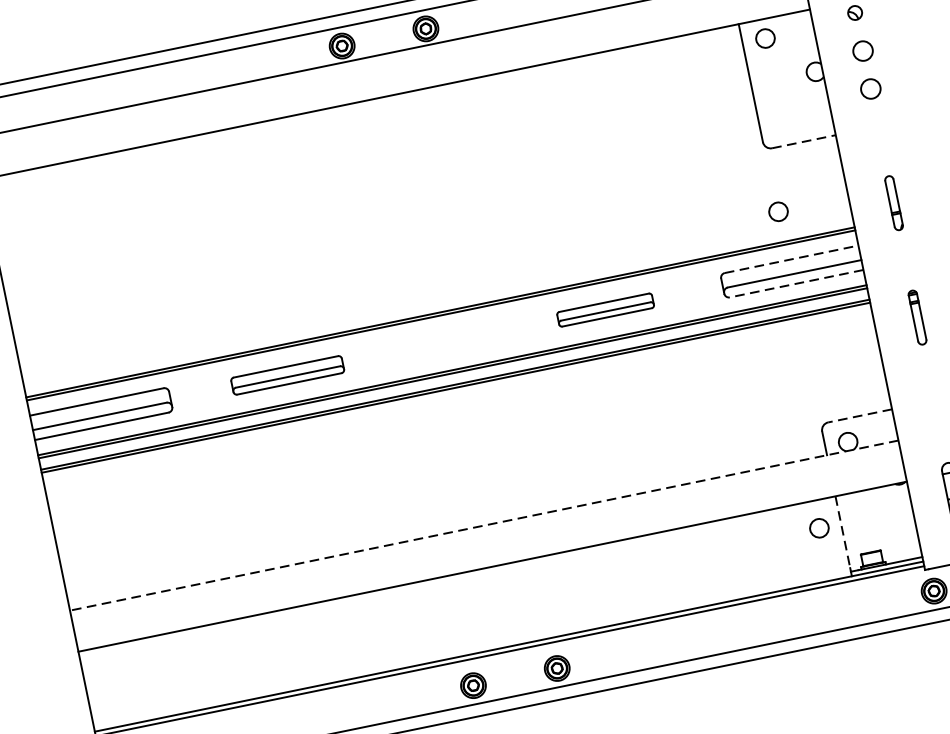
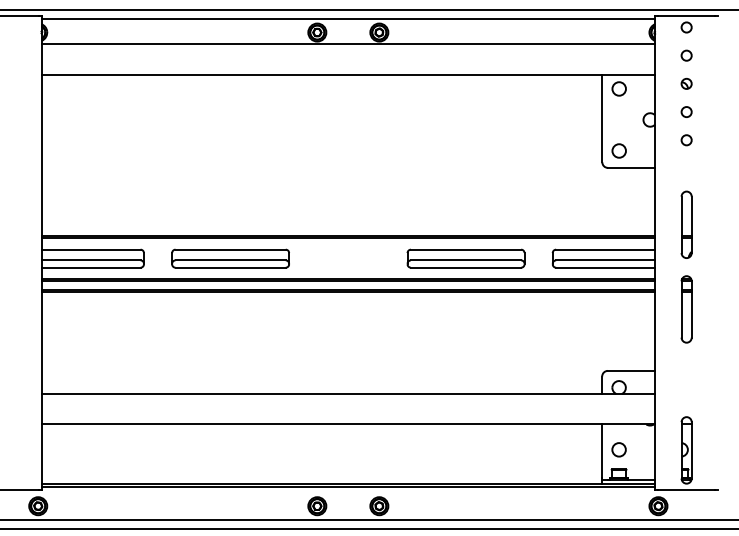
circle: (862, 50) -> (686, 111), size x0.71
circle: (870, 89) -> (686, 140), size x0.71
line: (803, 141) -> (631, 167), dashed -> solid
part: (893, 202) -> (686, 224), size x1.67
circle: (777, 211) -> (618, 150), moved
line: (792, 258) -> (606, 249), dashed -> solid
line: (796, 283) -> (605, 267), dashed -> solid
part: (604, 310) -> (465, 258), size x1.67
part: (917, 317) -> (686, 309), size x1.67
part: (287, 375) -> (230, 258), size x1.43
line: (860, 415) -> (631, 370), dashed -> solid
line: (484, 526) -> (348, 394), dashed -> solid
circle: (818, 528) -> (618, 449), moved
line: (843, 532) -> (602, 451), dashed -> solid

